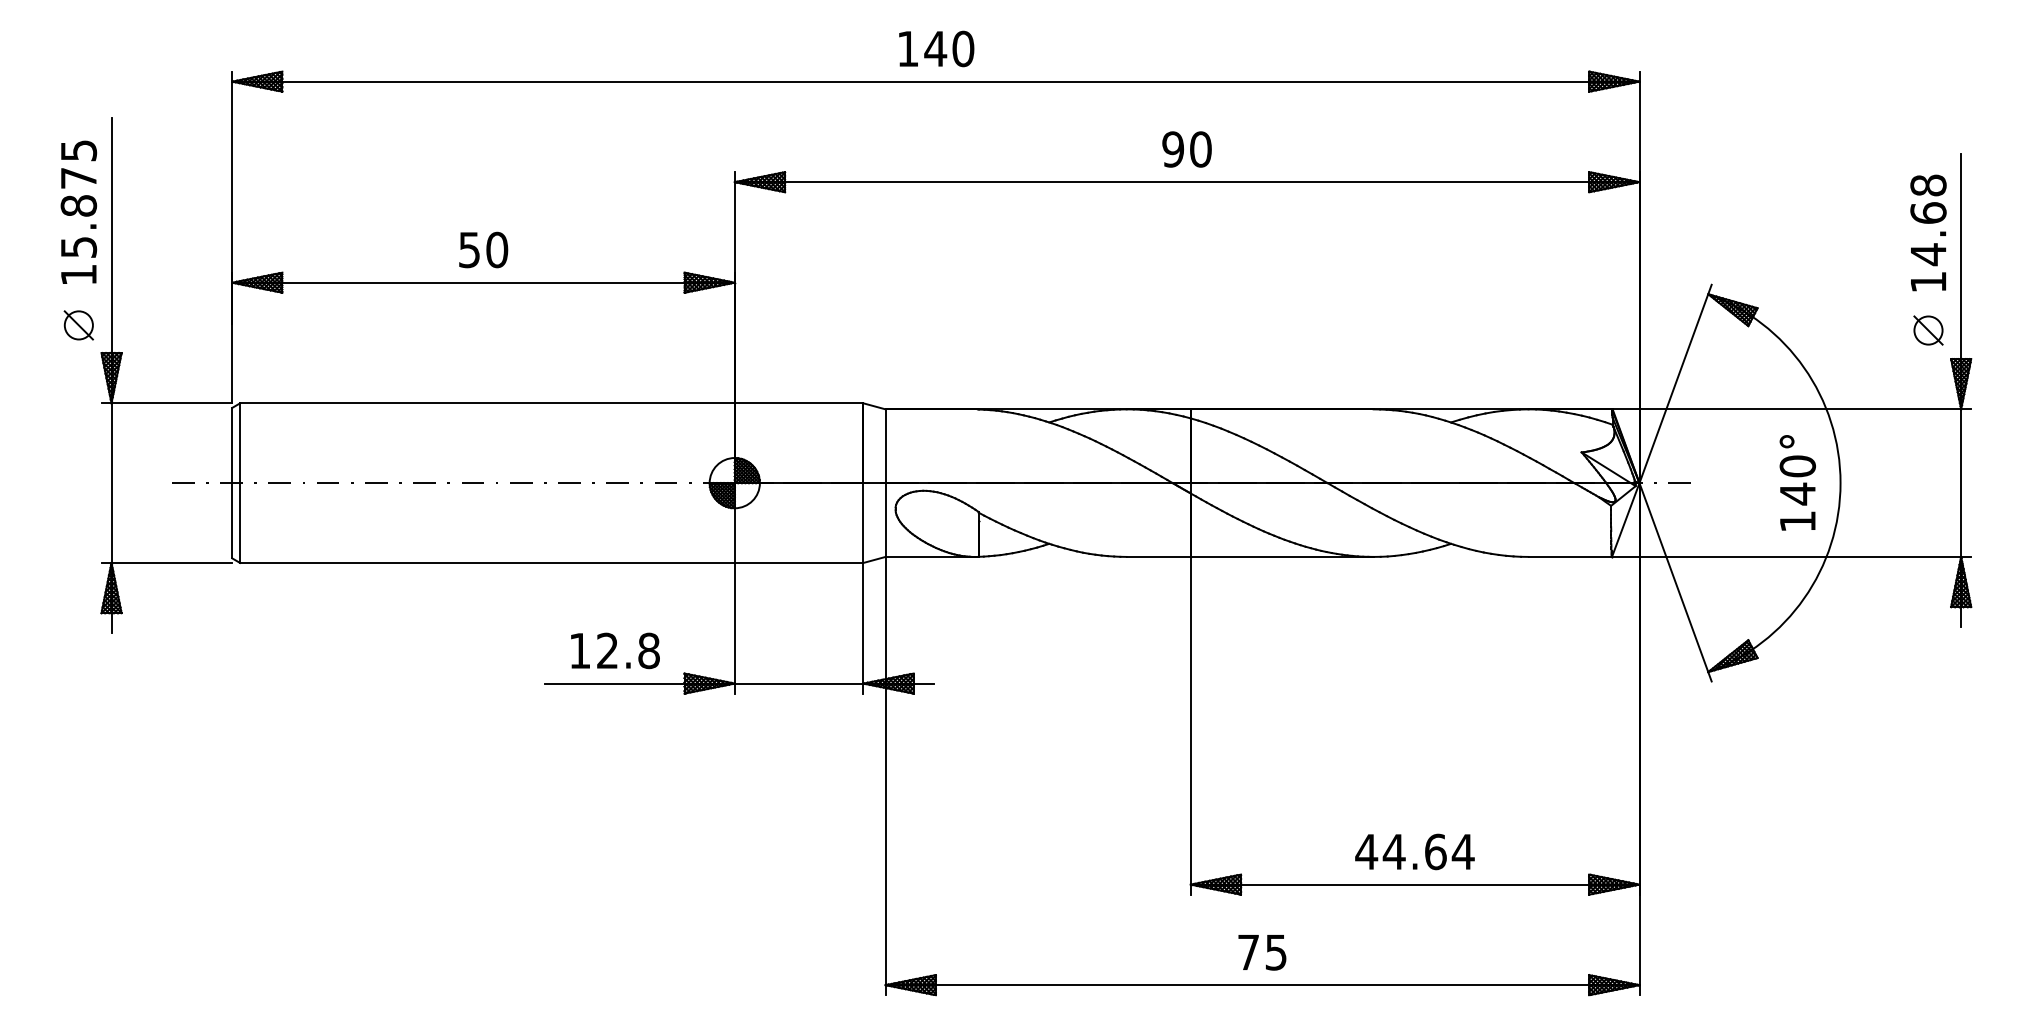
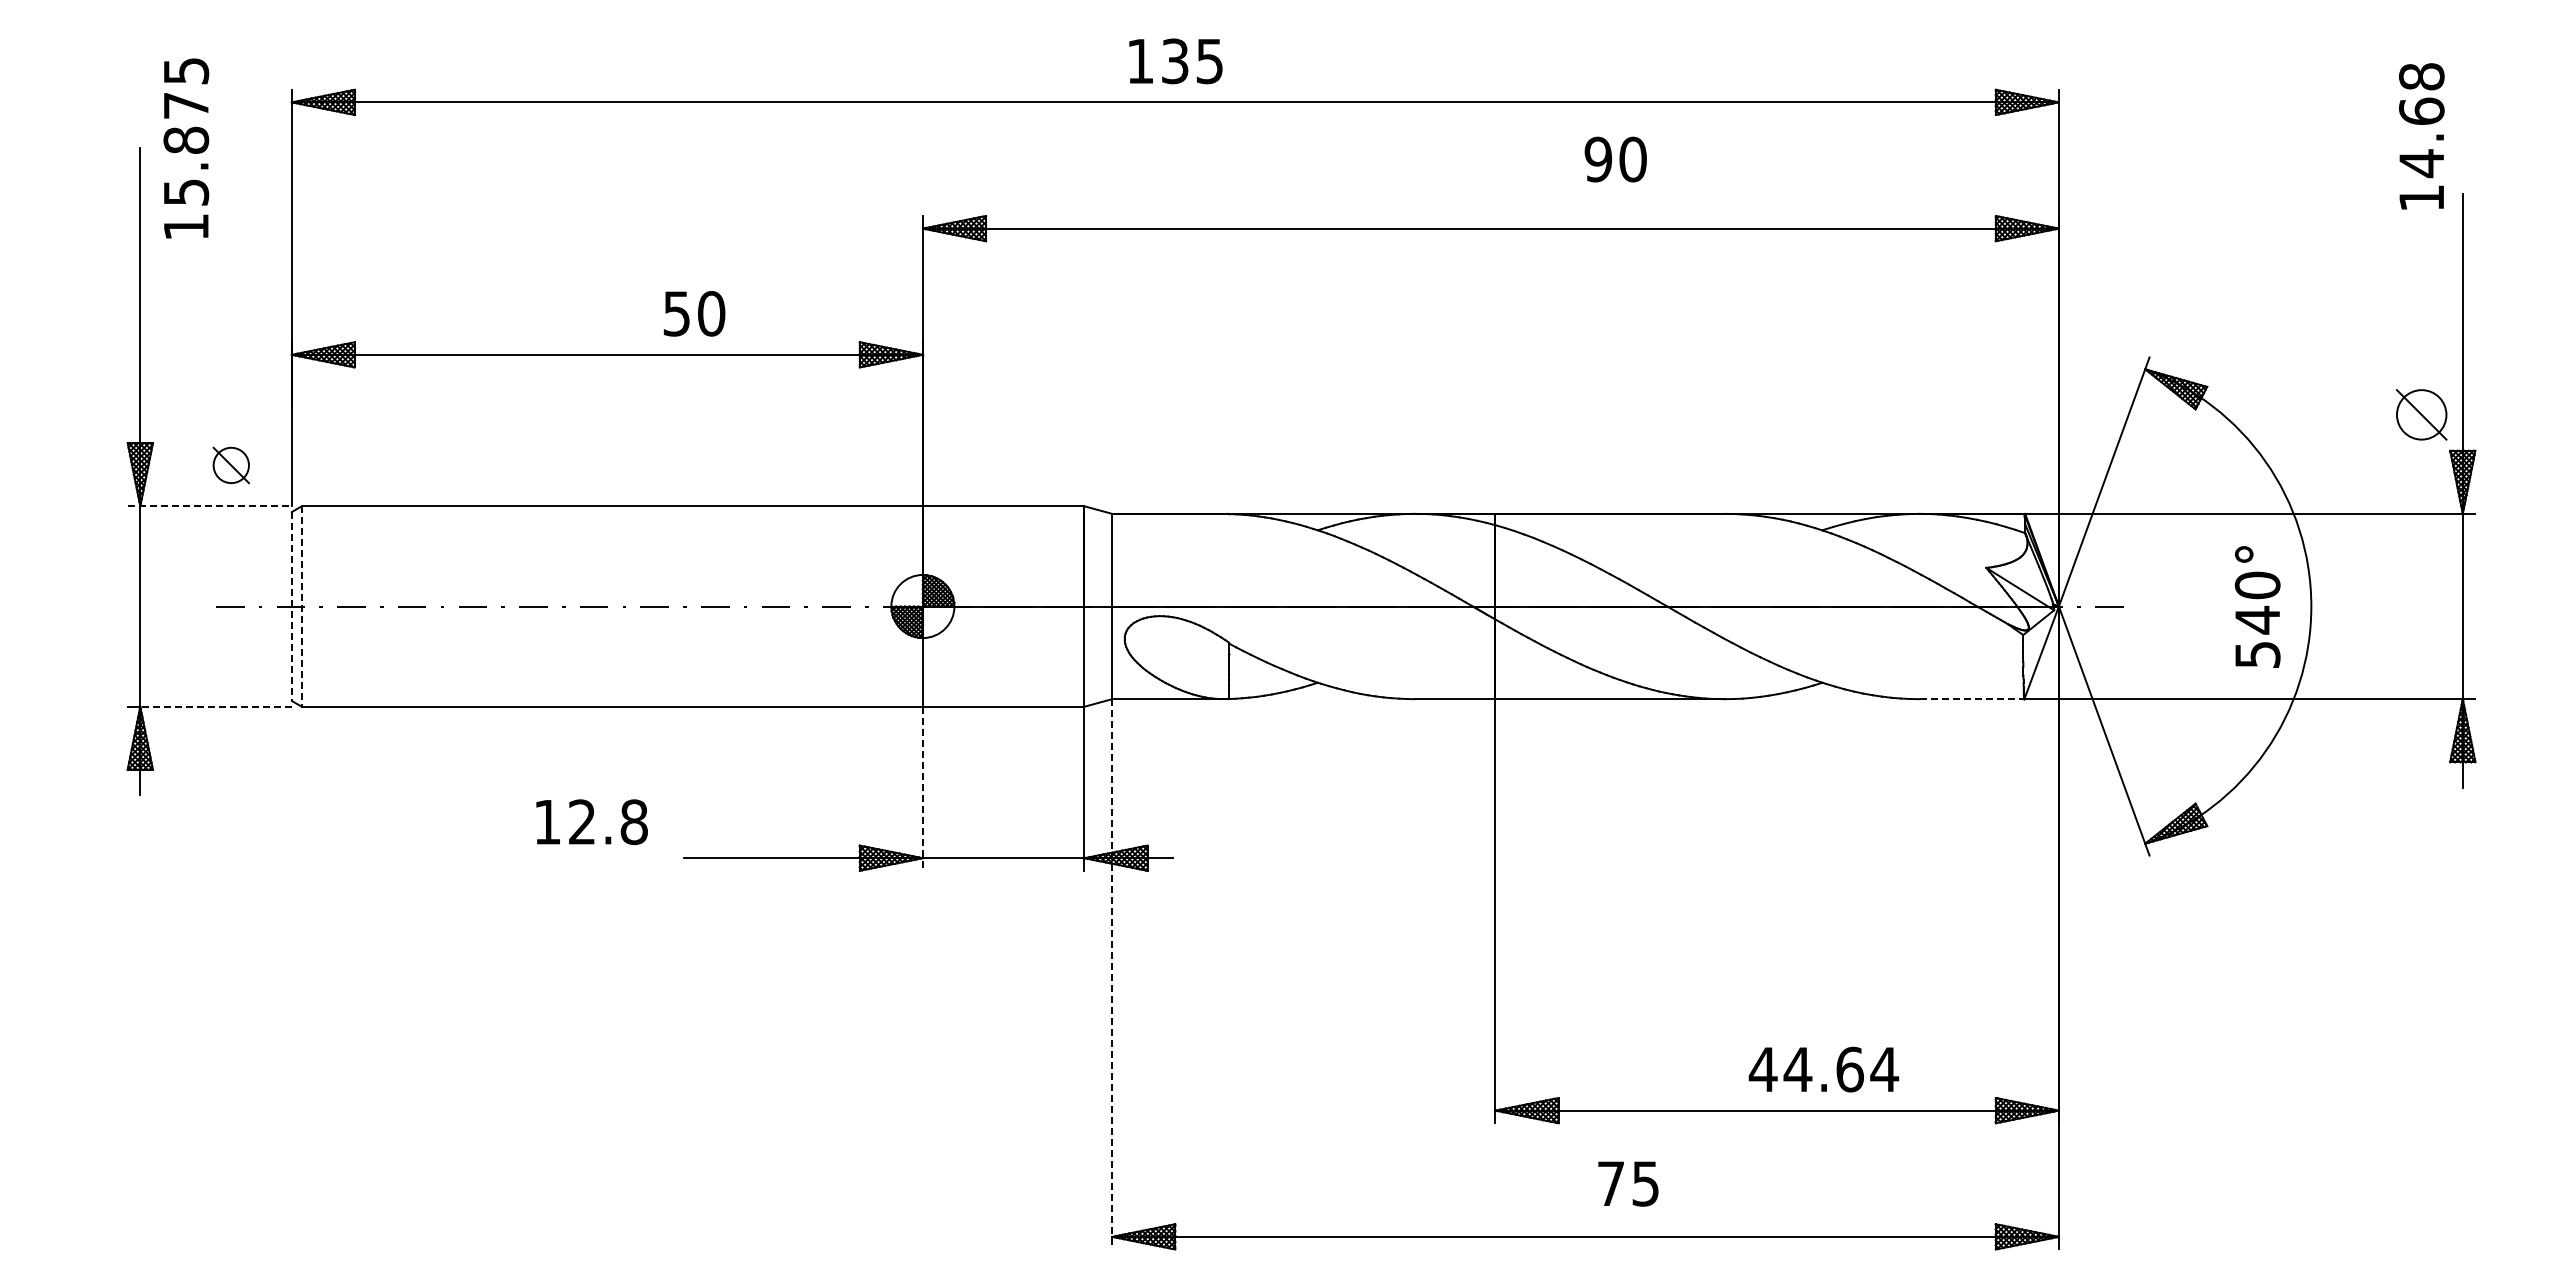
text: (948, 49) -> (1191, 61), 140 -> 135
text: (1186, 149) -> (1615, 159), moved
text: (79, 212) -> (186, 148), moved
text: (1928, 233) -> (2421, 136), moved
text: (483, 249) -> (694, 313), moved
part: (78, 325) -> (230, 465), moved
part: (1928, 330) -> (2421, 414), size x1.4
line: (167, 403) -> (210, 506), solid -> dashed
line: (231, 483) -> (291, 607), solid -> dashed
line: (239, 483) -> (301, 607), solid -> dashed
text: (1797, 521) -> (2257, 654), 140° -> 540°
line: (1570, 557) -> (1972, 699), solid -> dashed
line: (172, 562) -> (216, 706), solid -> dashed
line: (734, 628) -> (922, 789), solid -> dashed
text: (615, 650) -> (591, 821), moved
line: (885, 776) -> (1112, 974), solid -> dashed
text: (1414, 851) -> (1823, 1069), moved
text: (1262, 952) -> (1628, 1183), moved

